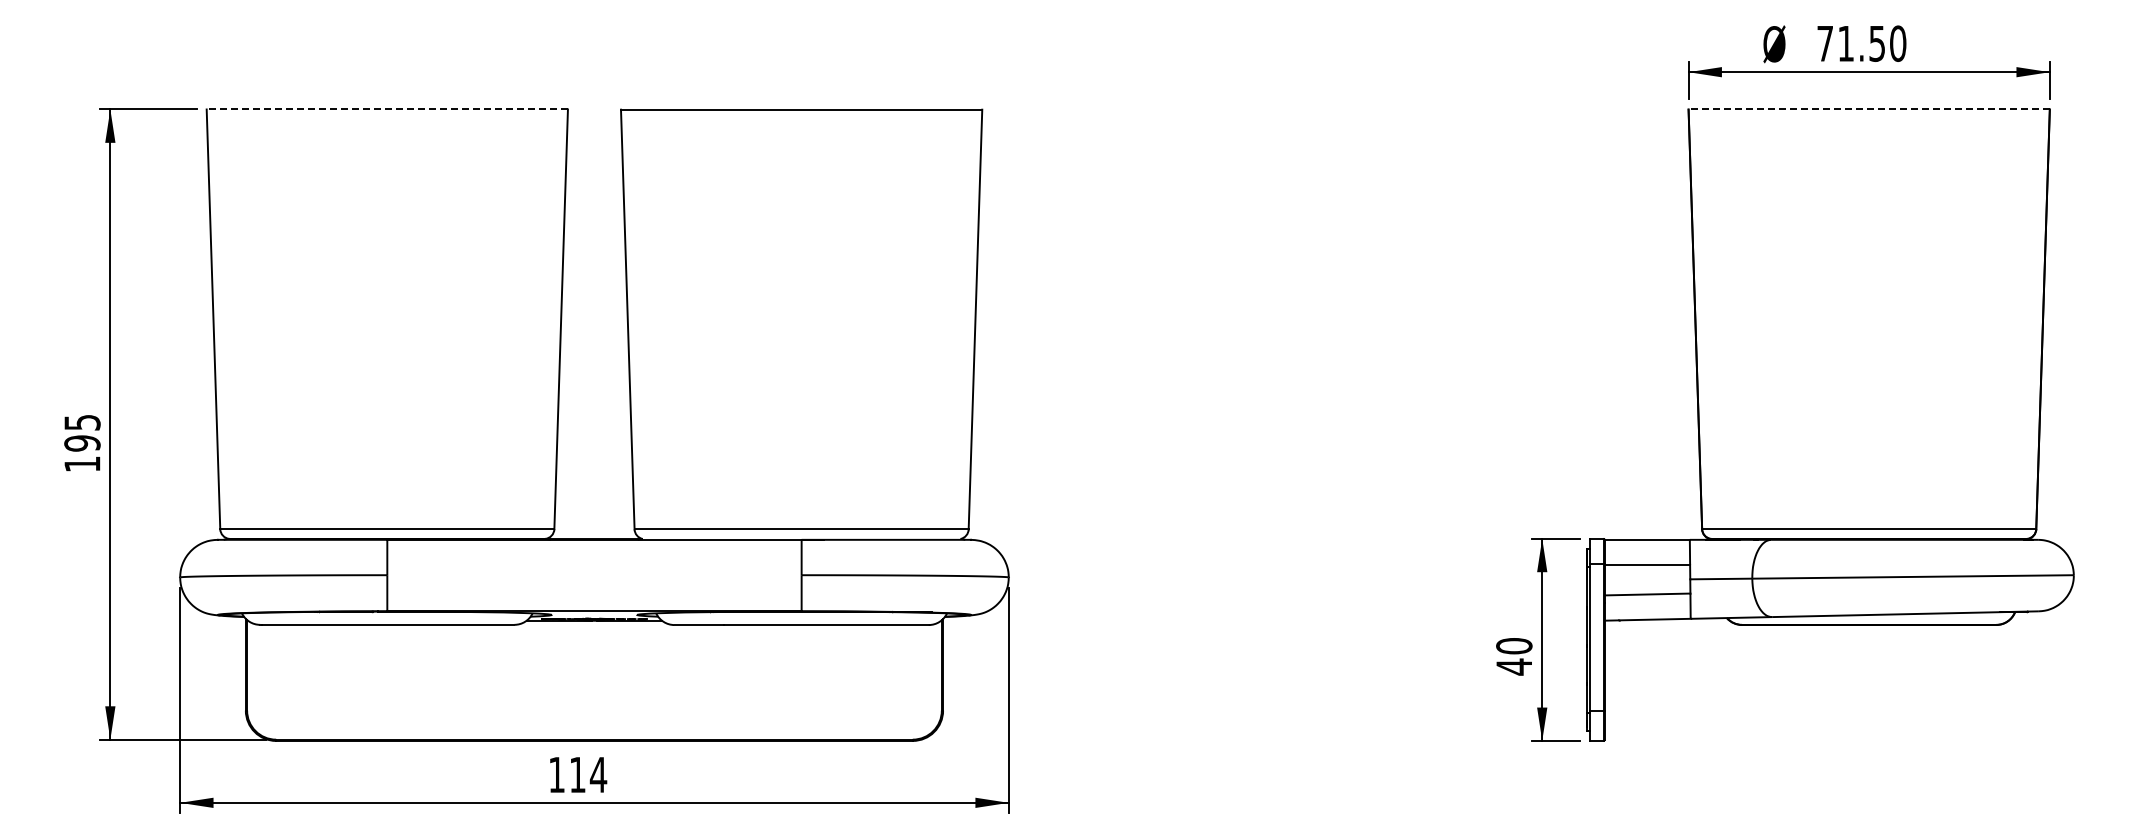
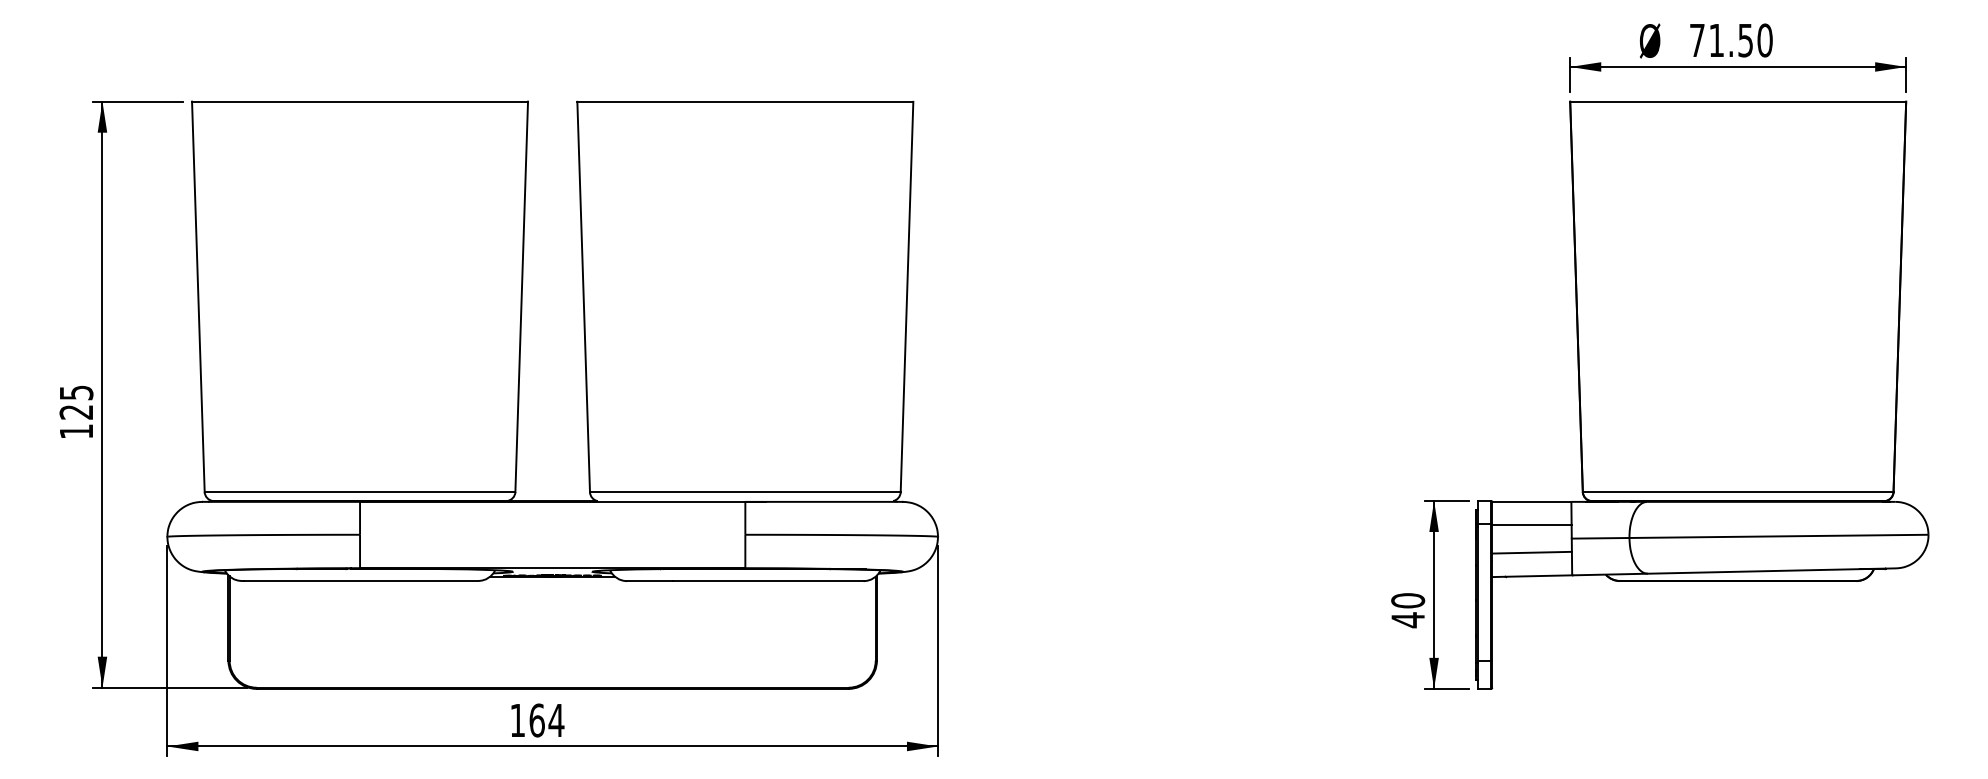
line: (387, 109) -> (360, 101), dashed -> solid
line: (1869, 109) -> (1738, 101), dashed -> solid
text: (82, 443) -> (76, 412), 195 -> 125
text: (577, 774) -> (536, 720), 114 -> 164

